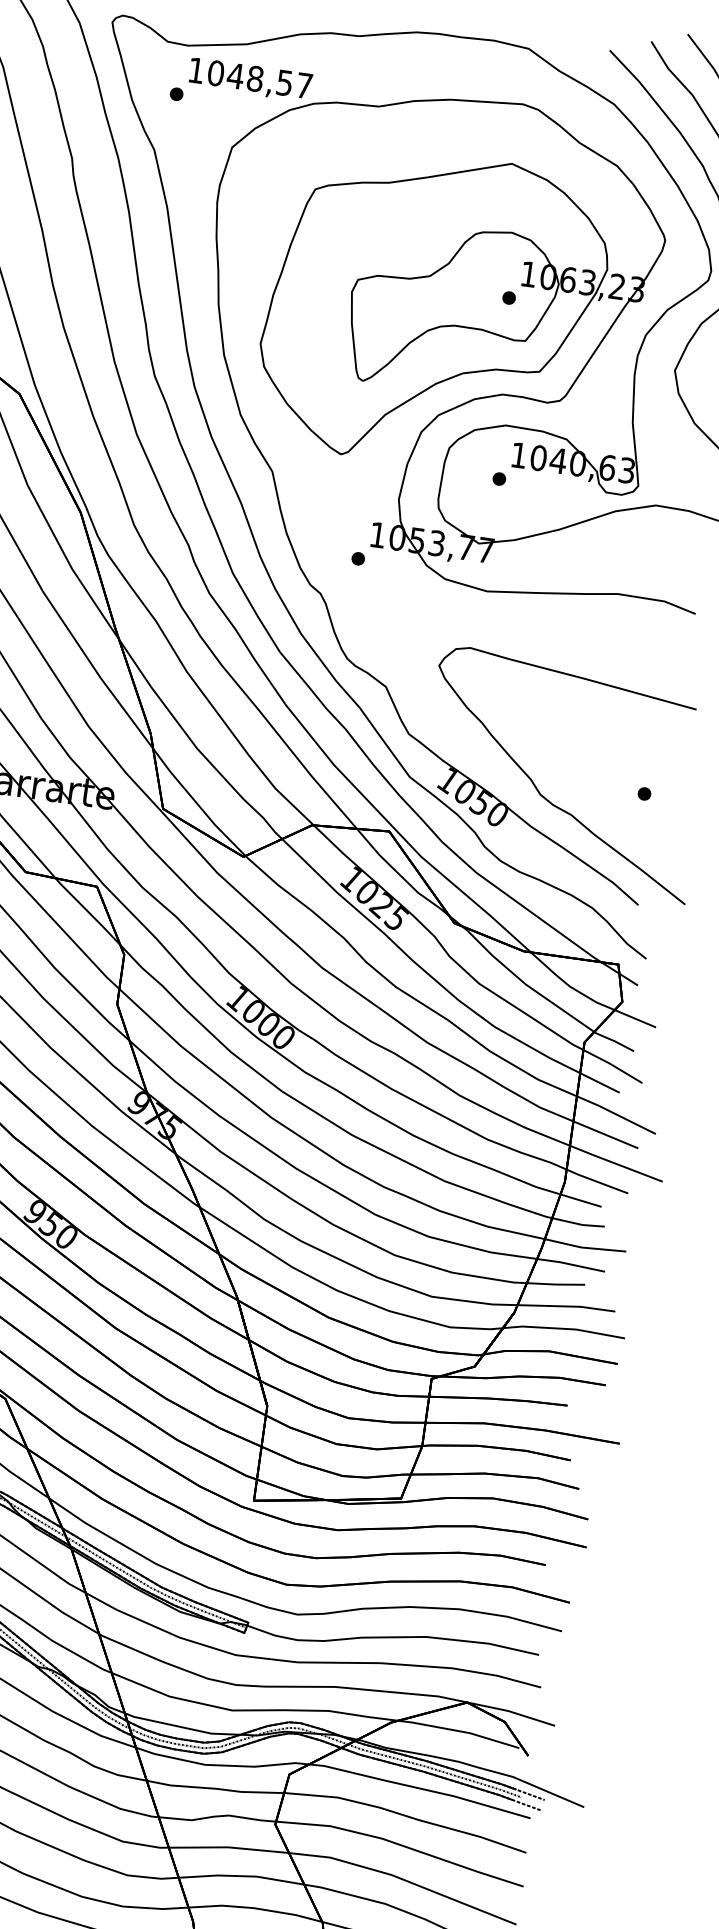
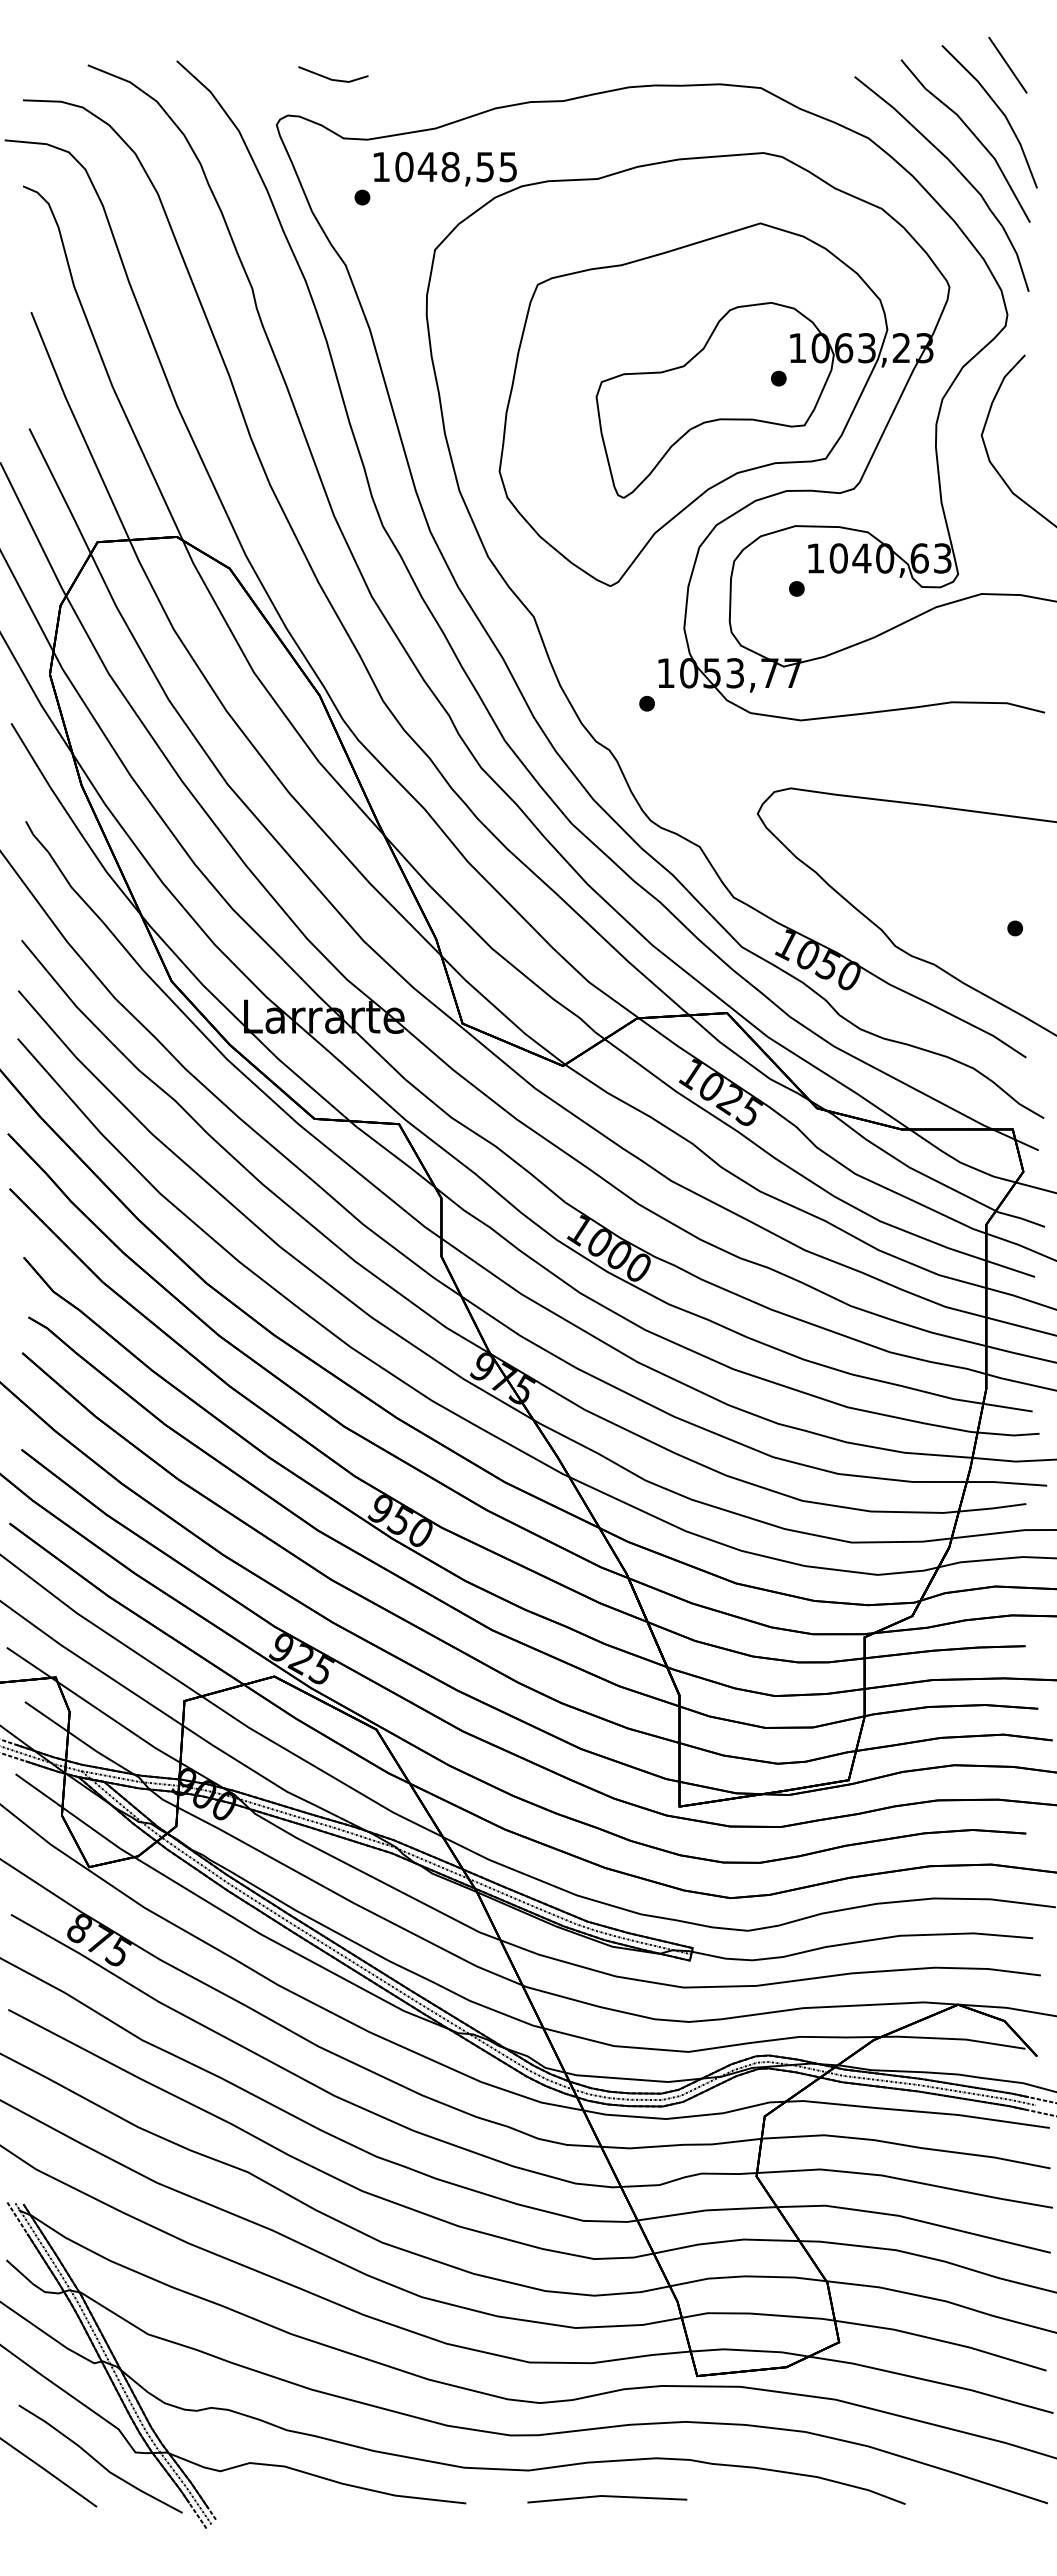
text: (303, 86) -> (507, 167), 1048,57 -> 1048,55

